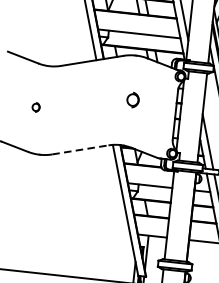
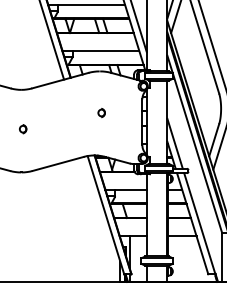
part: (132, 100) -> (101, 113), size x0.62
part: (36, 107) -> (23, 129), moved
line: (80, 149) -> (58, 163), dashed -> solid

